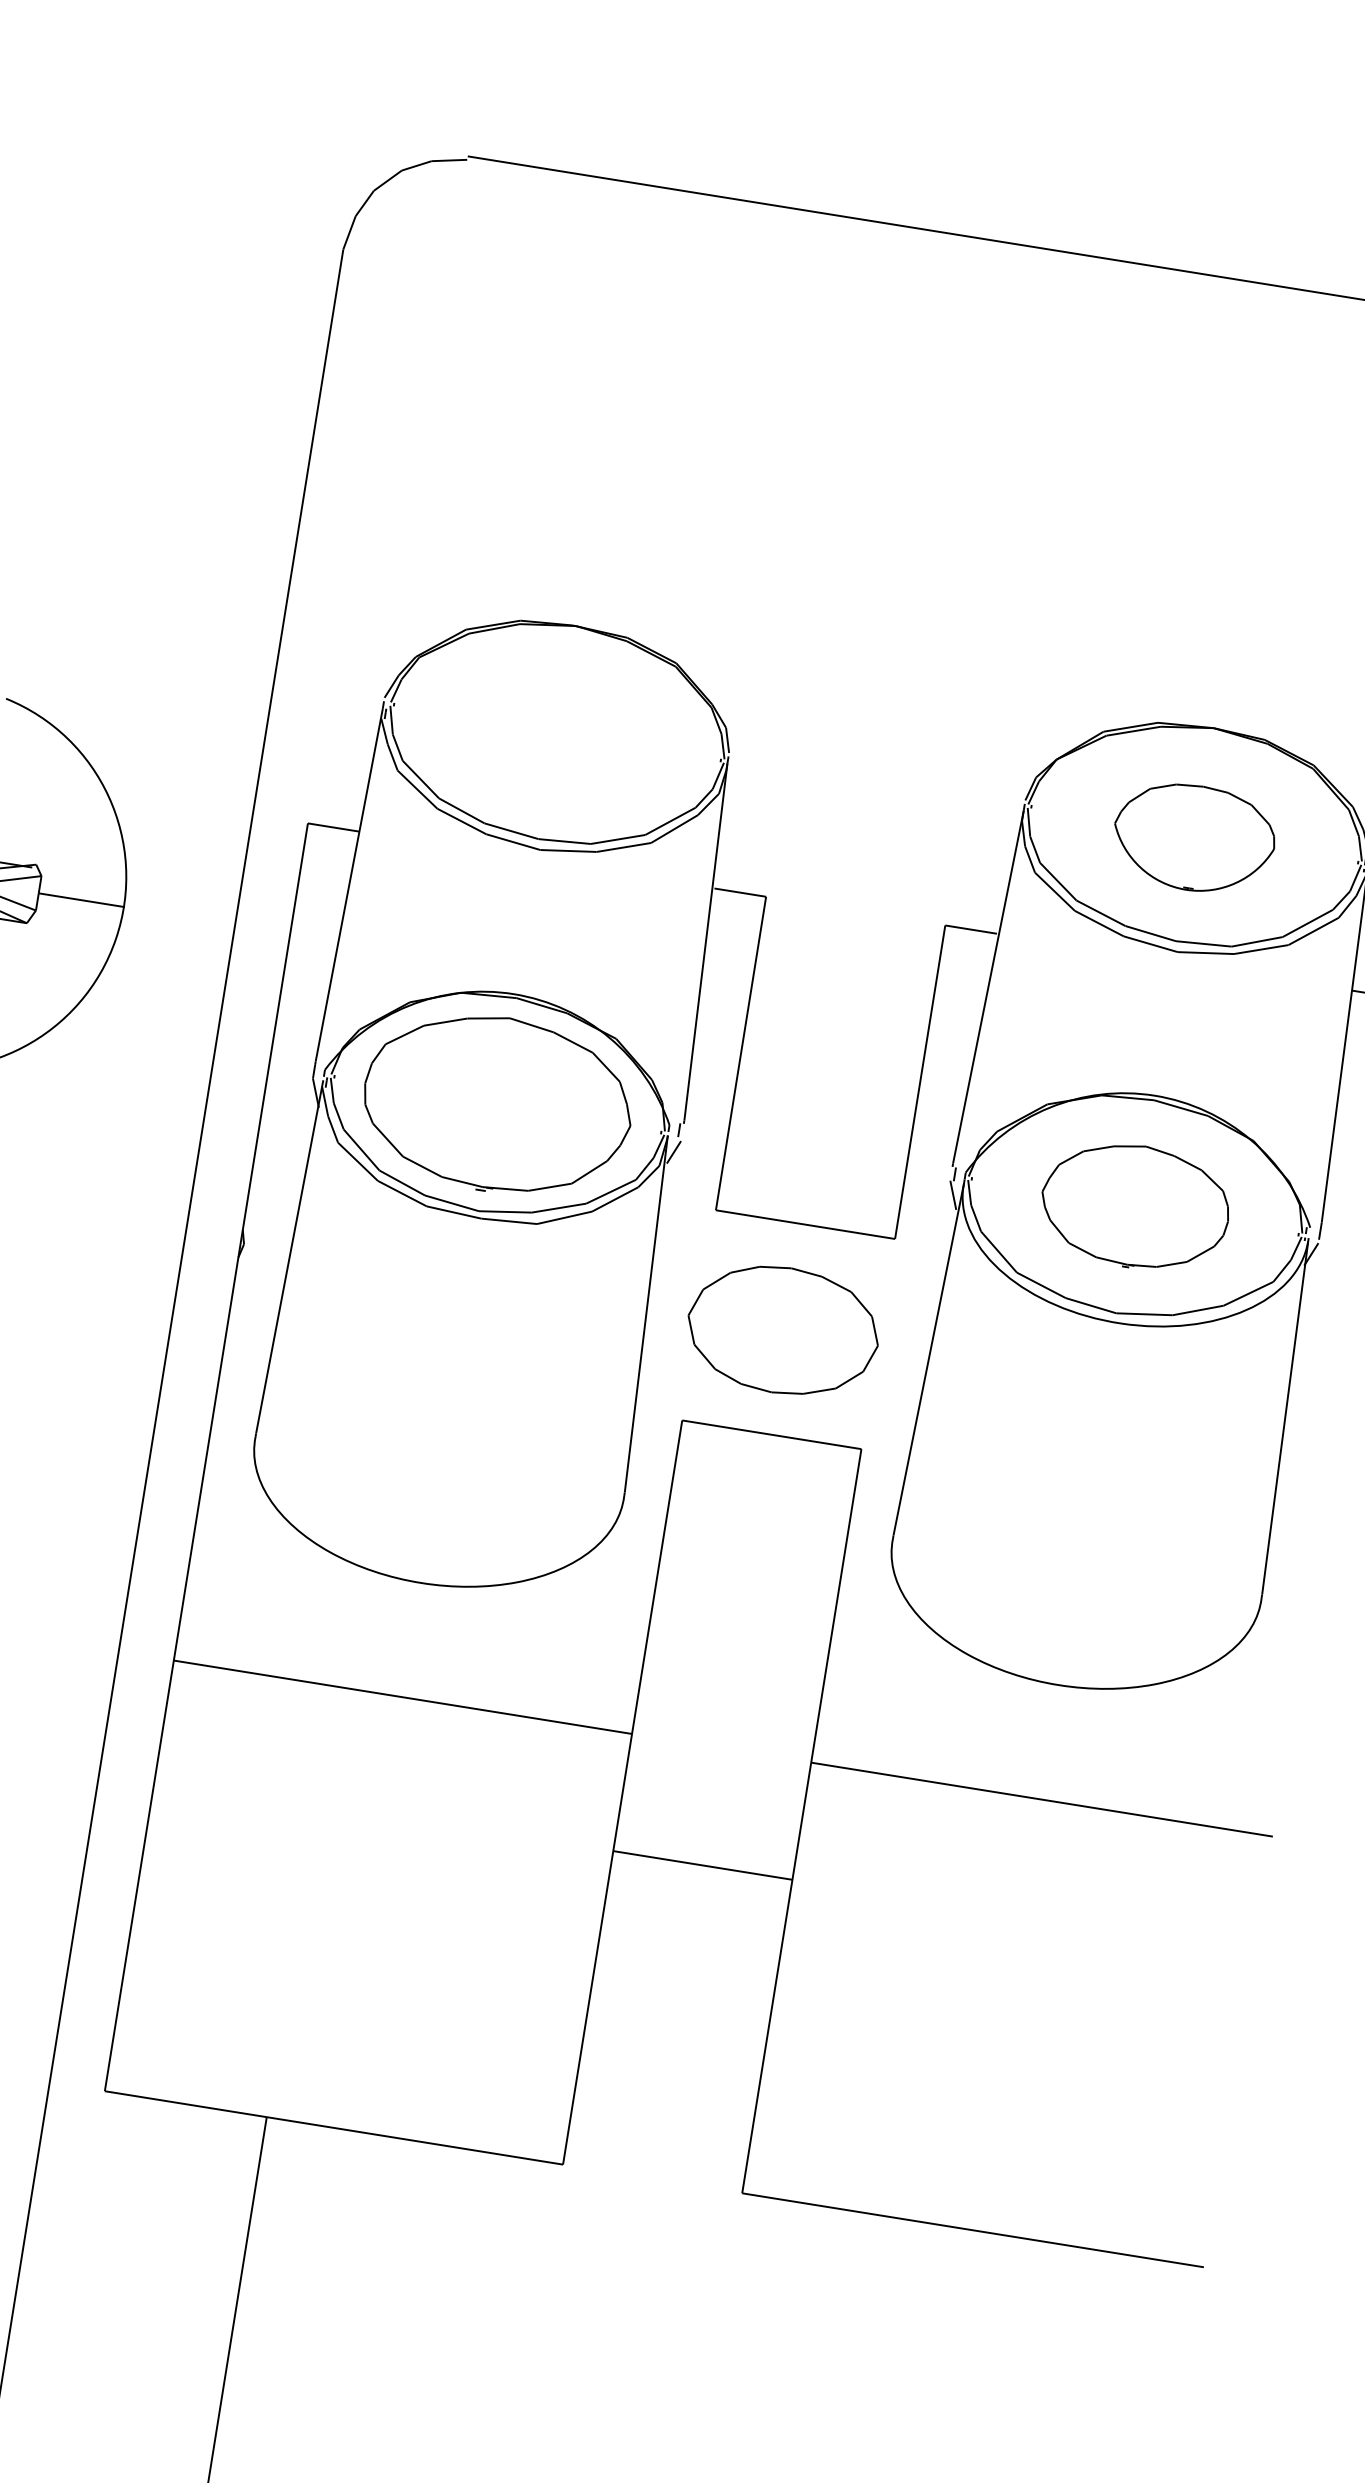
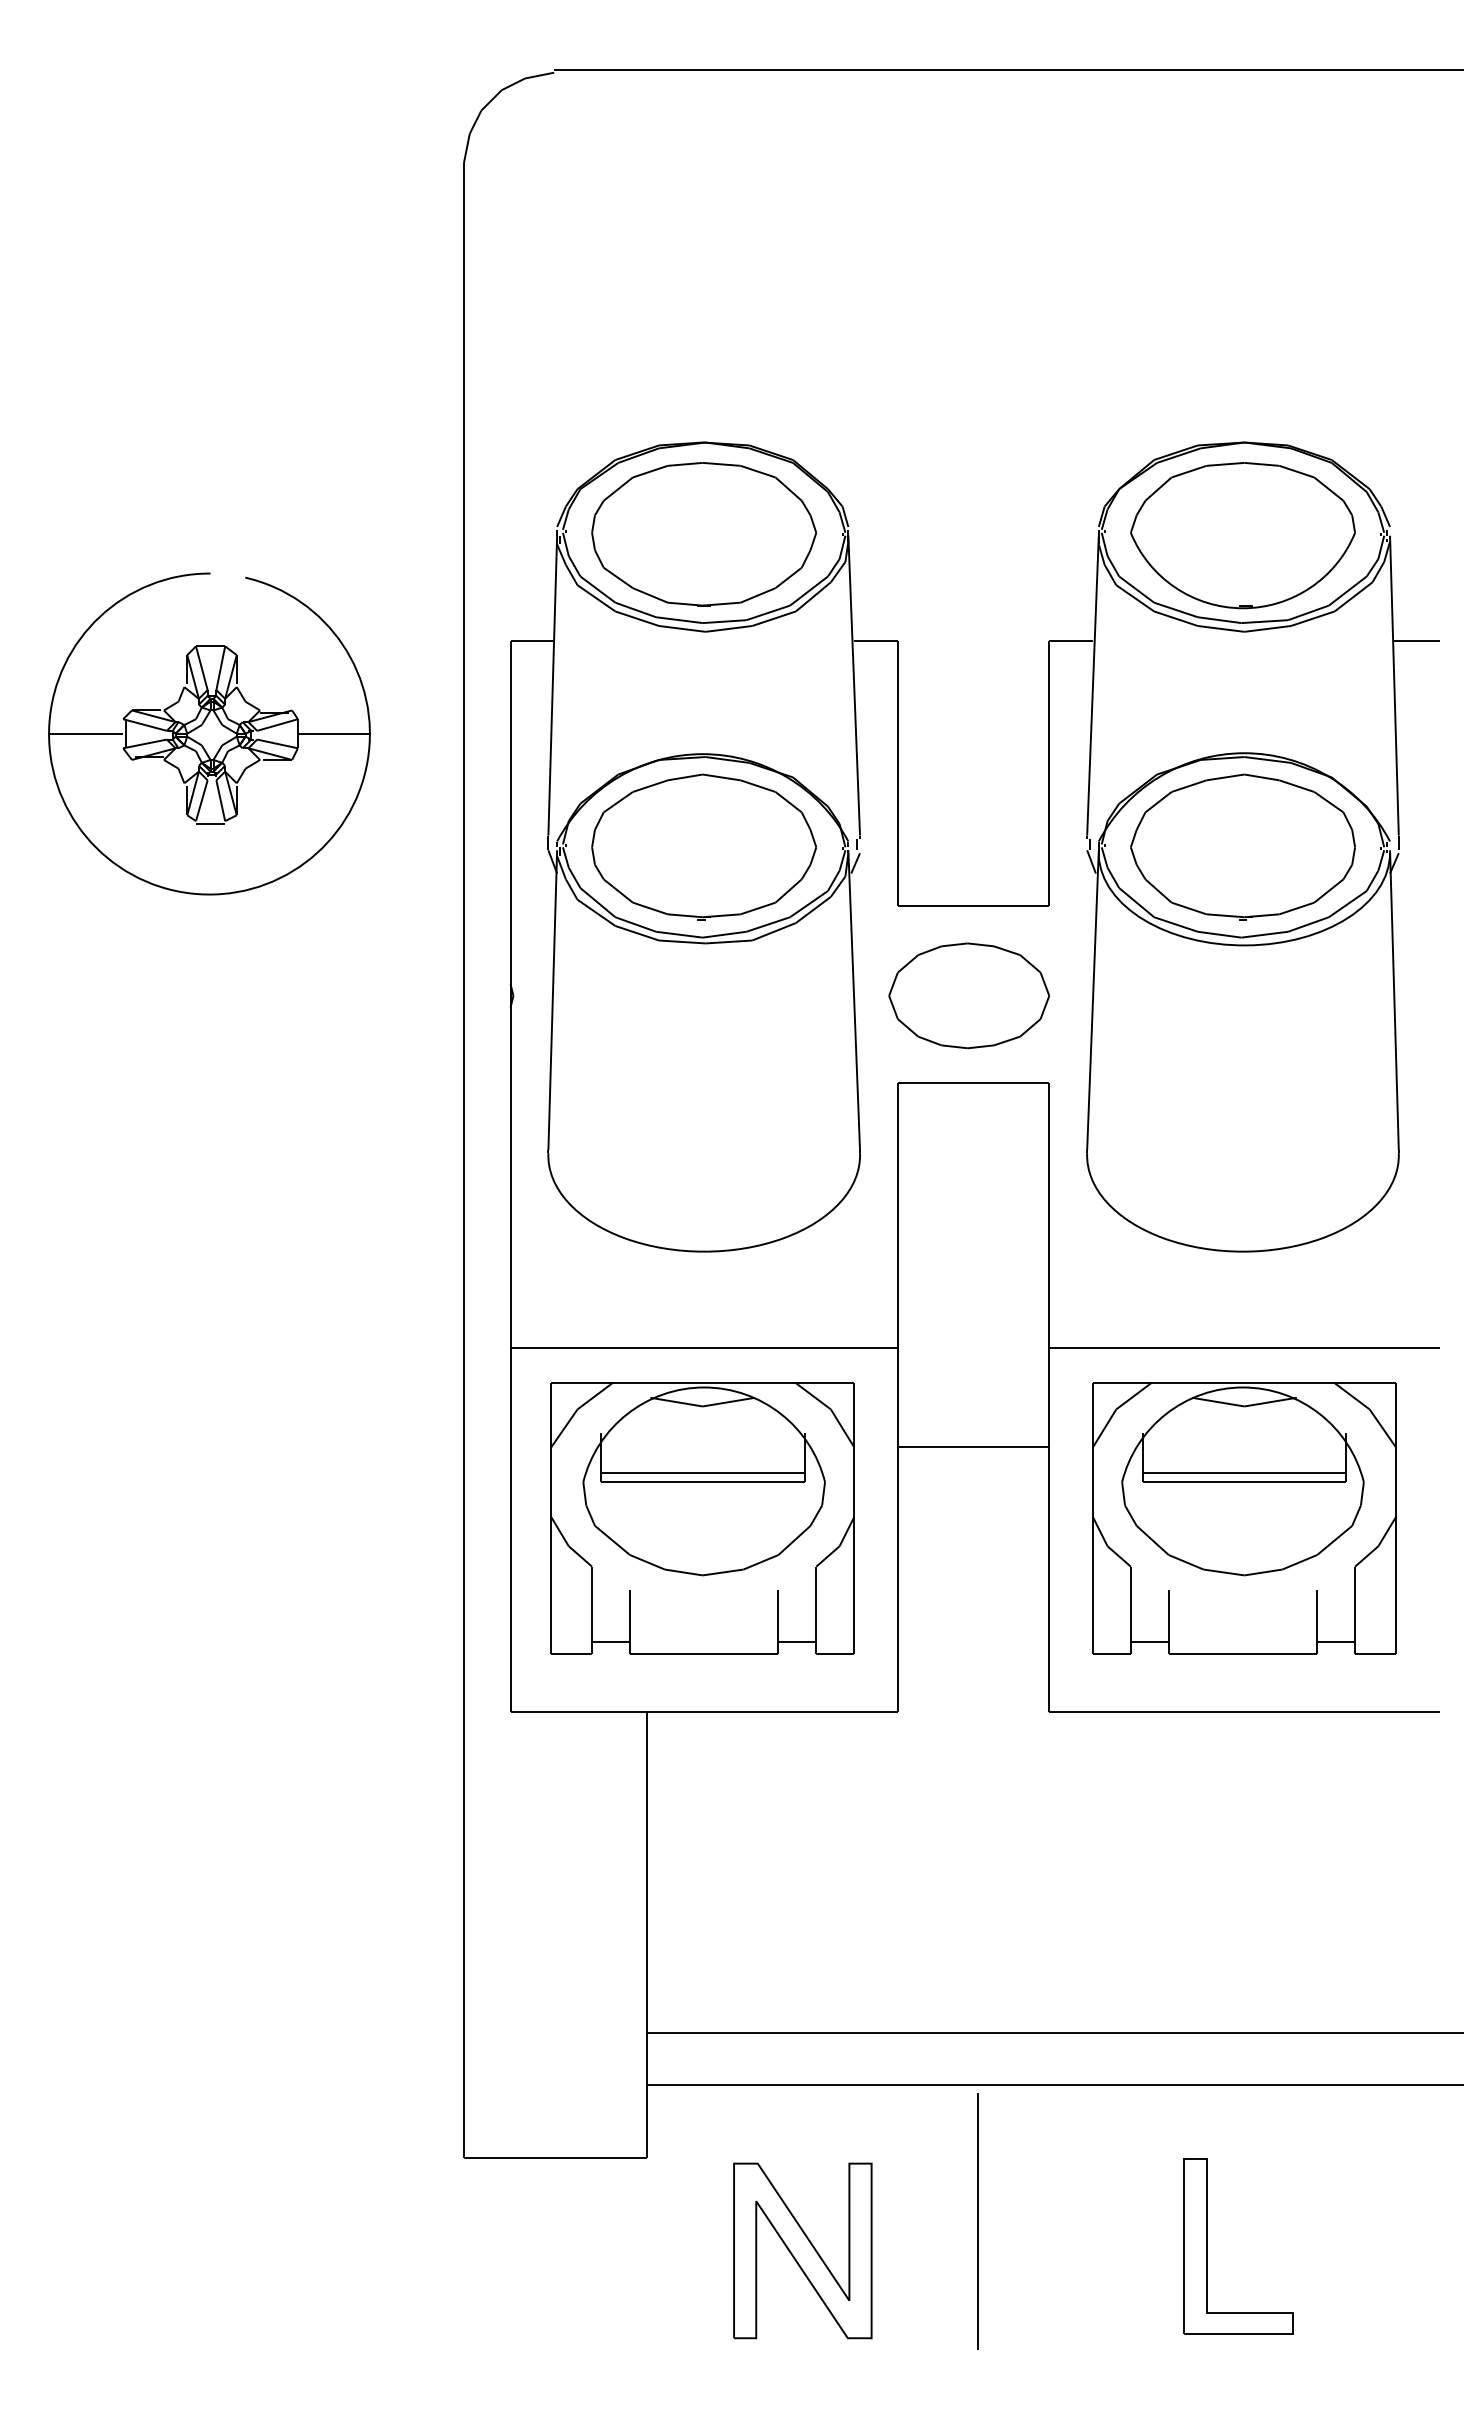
part: (556, 734) -> (703, 534), added
part: (1193, 837) -> (1242, 535), size x1.67
part: (1134, 1205) -> (1242, 846), size x1.43
part: (368, 1898) -> (702, 1518), added
part: (1009, 2001) -> (1244, 1518), added

